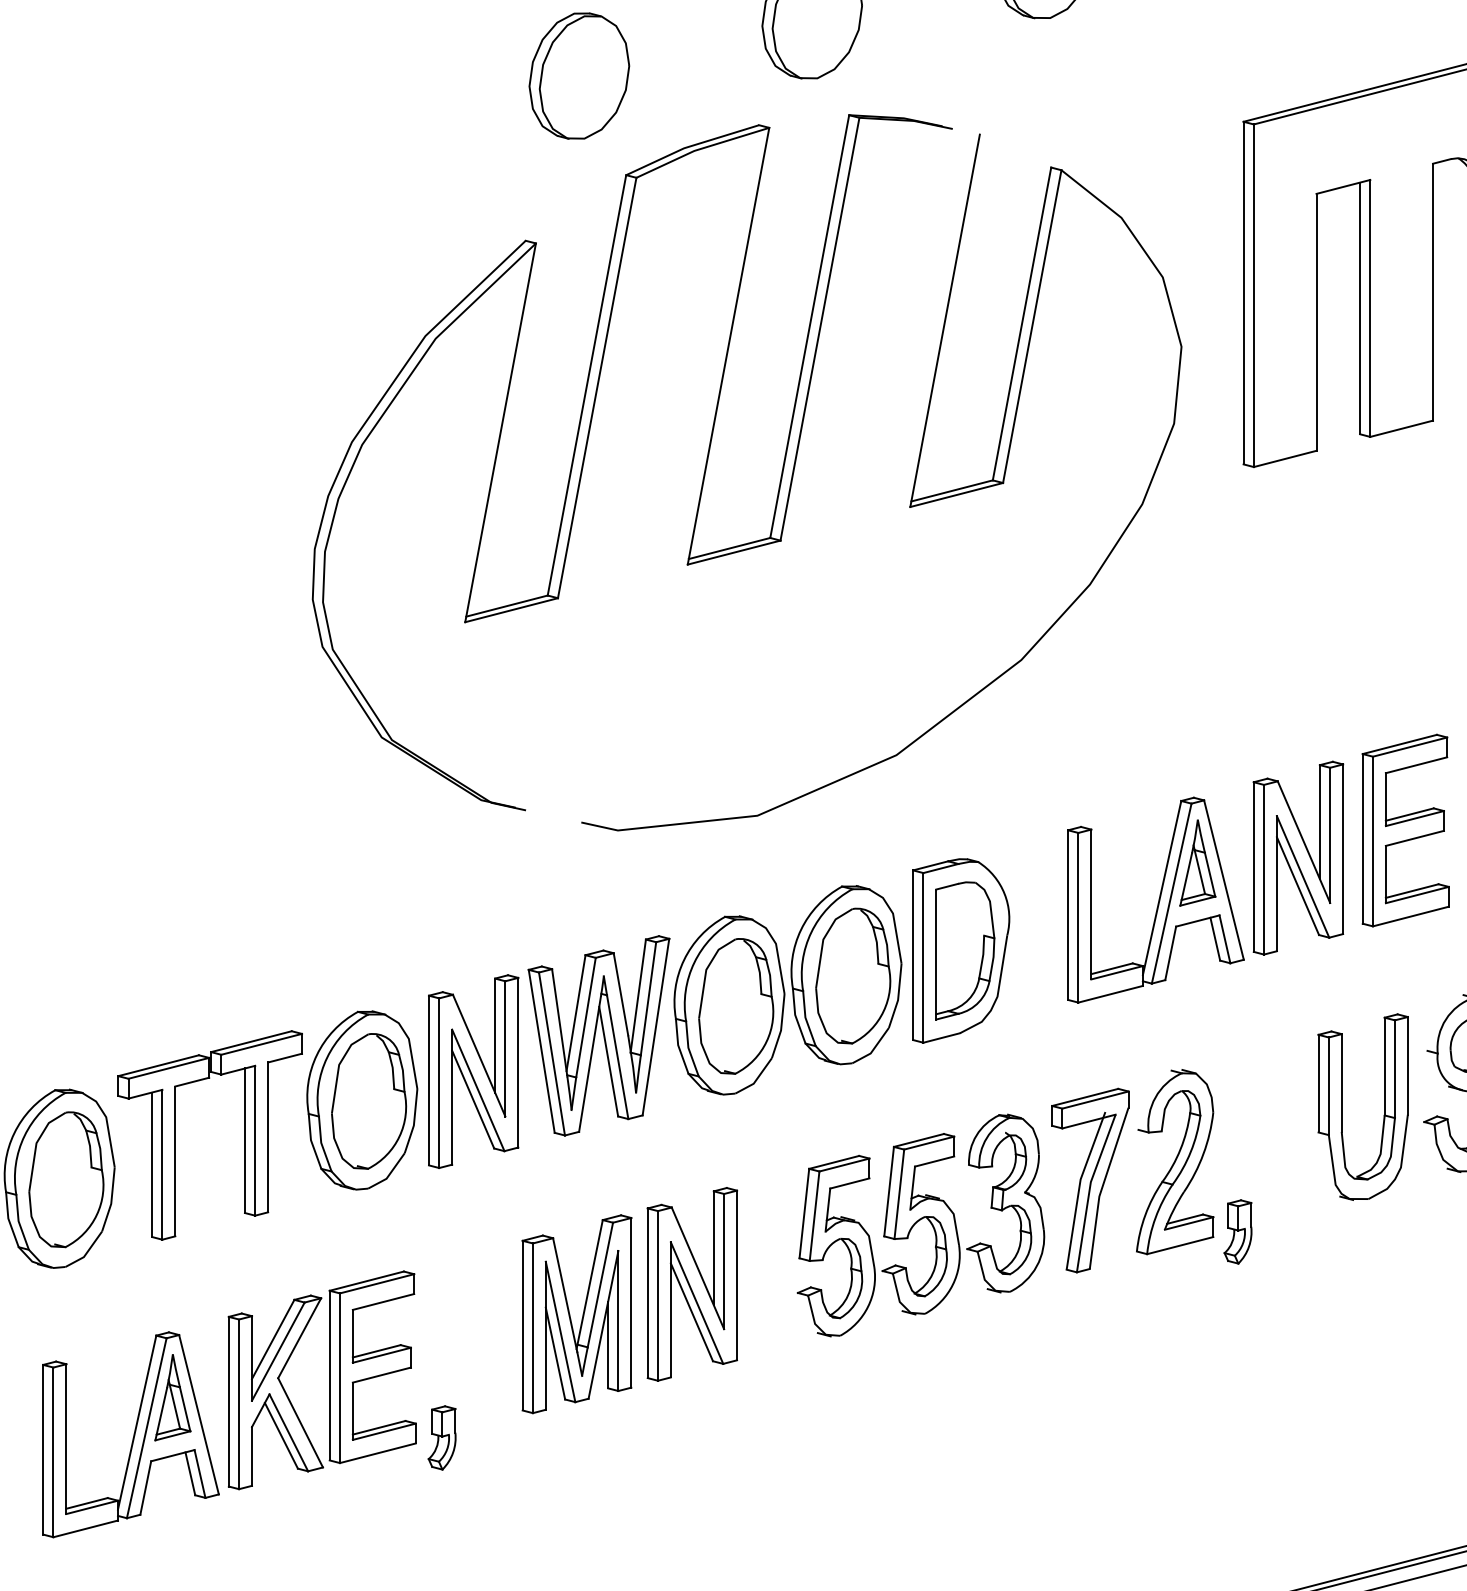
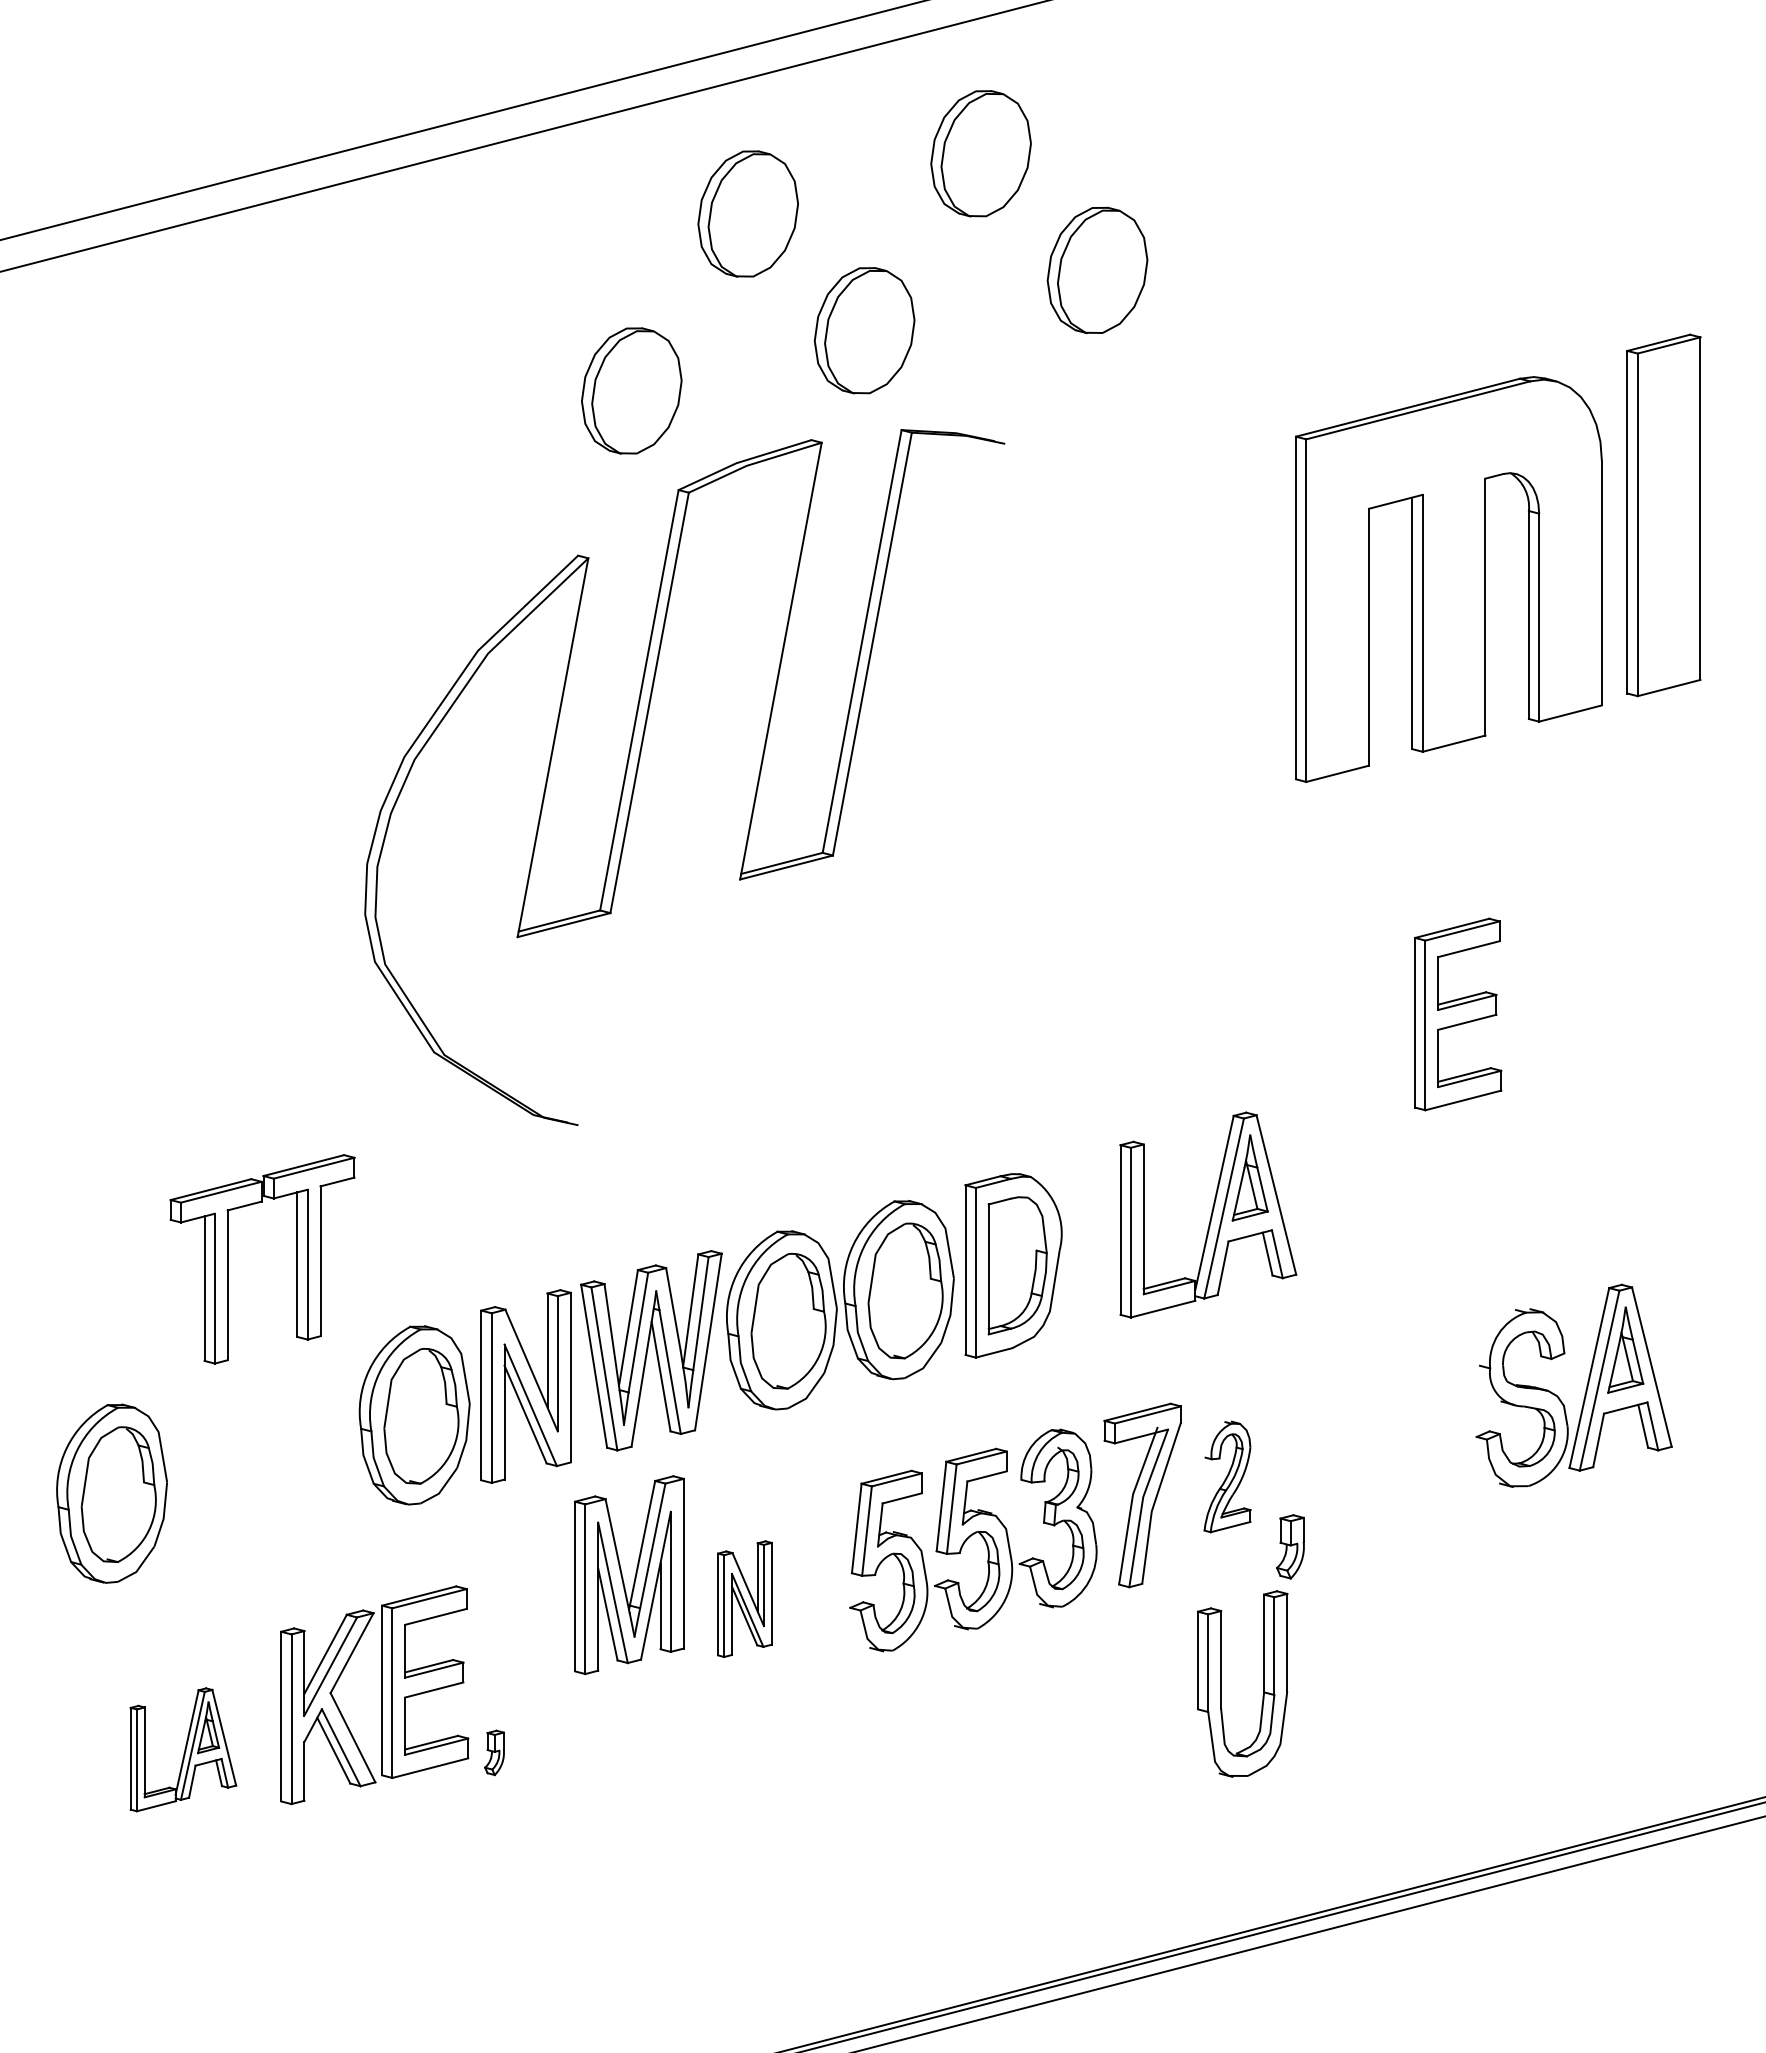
part: (912, 490) -> (964, 805), removed
part: (1406, 830) -> (1458, 1014), moved
part: (1298, 857) -> (1350, 1172), removed
part: (1342, 1106) -> (1221, 1683), moved
part: (176, 1135) -> (228, 1259), moved
part: (1175, 1161) -> (1227, 1476), size x0.6
part: (692, 1283) -> (744, 1598), size x0.6
part: (577, 1314) -> (629, 1575), moved
part: (131, 1434) -> (183, 1749), size x0.6
part: (442, 1437) -> (494, 1752), size x0.7

